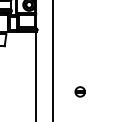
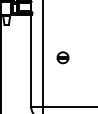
part: (79, 91) -> (62, 57), size x1.6

